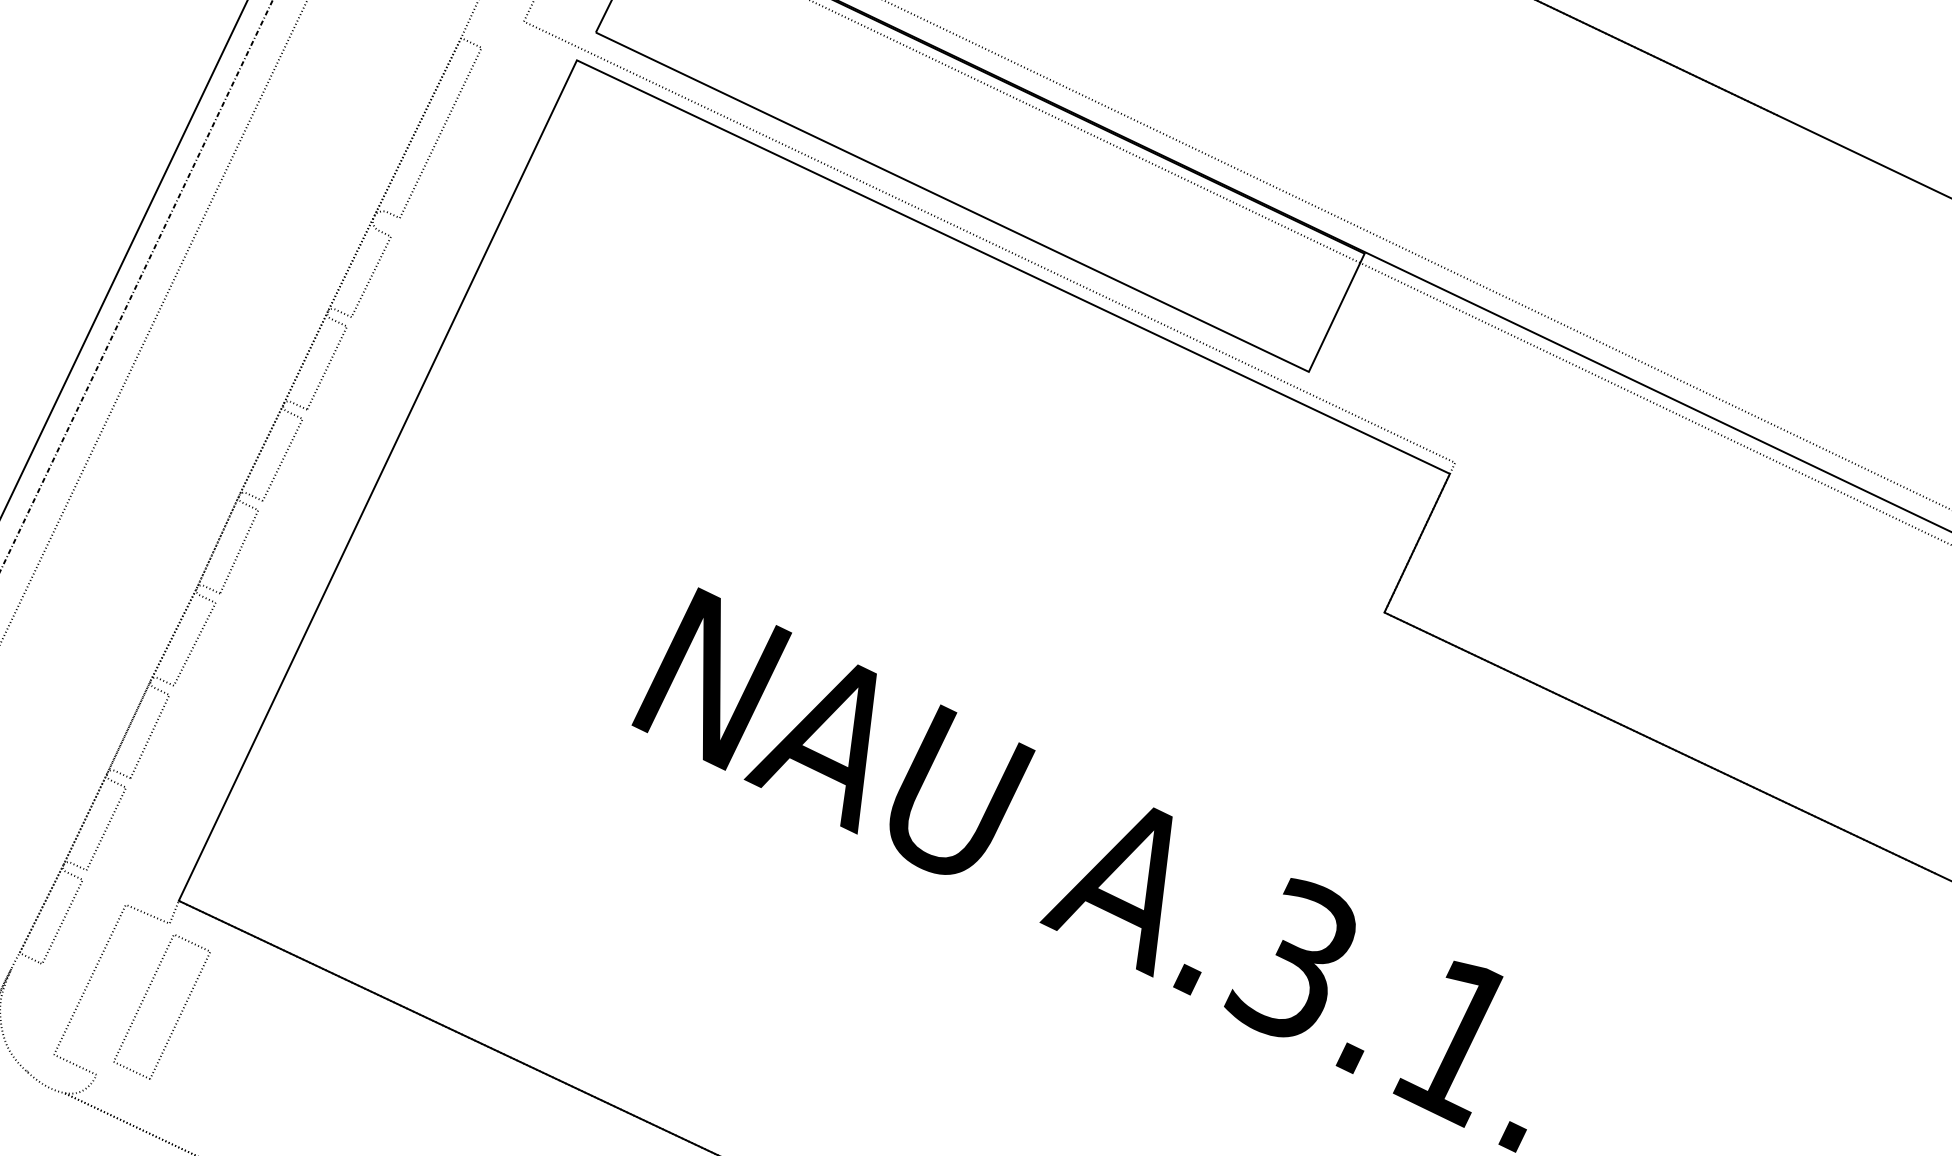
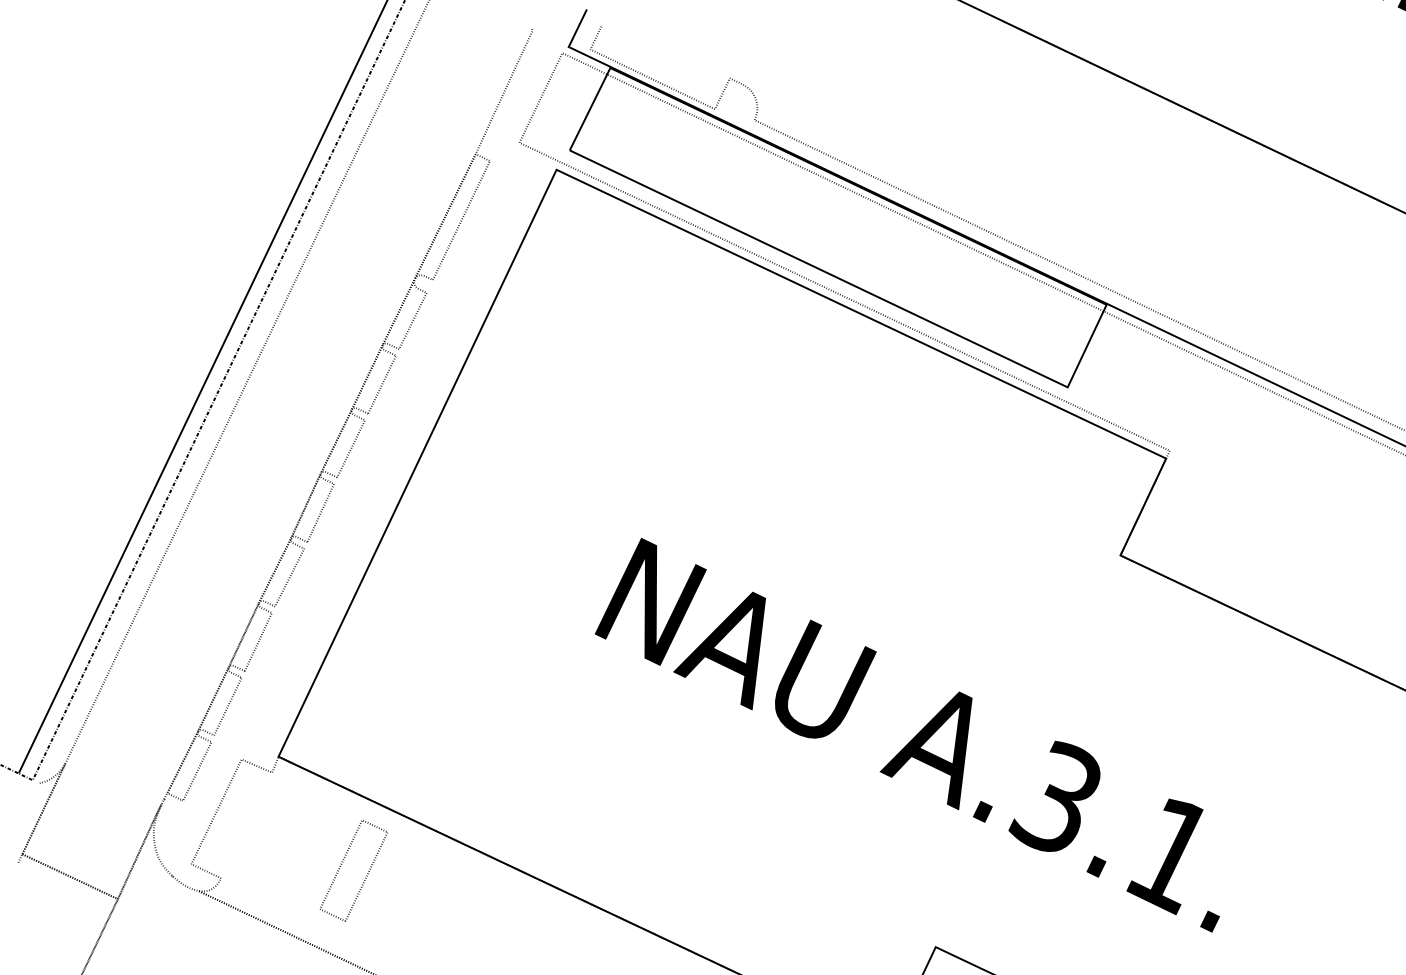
part: (180, 1013) -> (366, 875), moved

